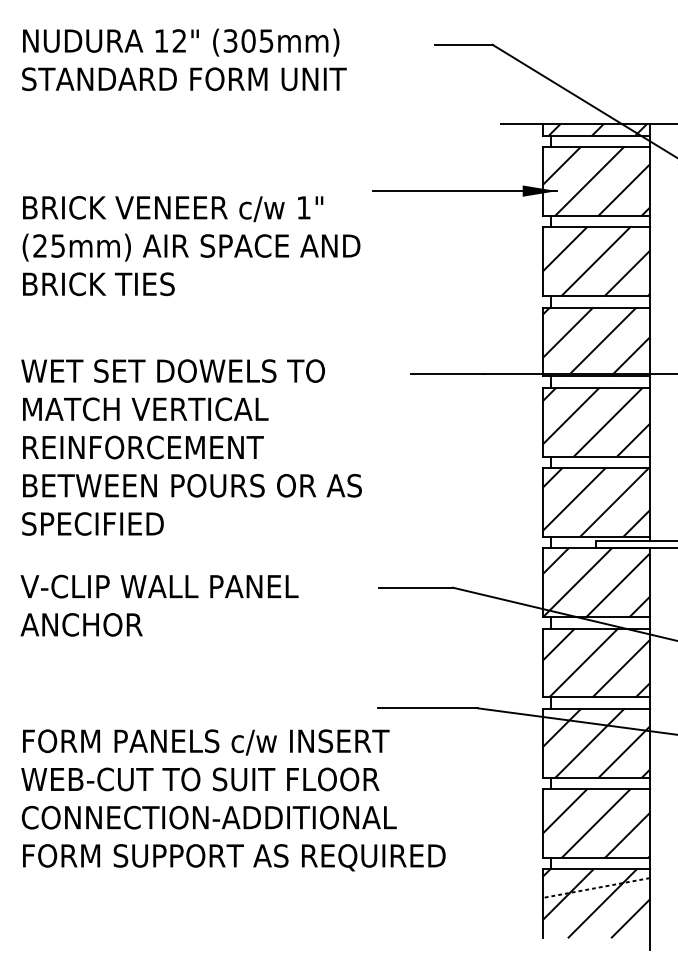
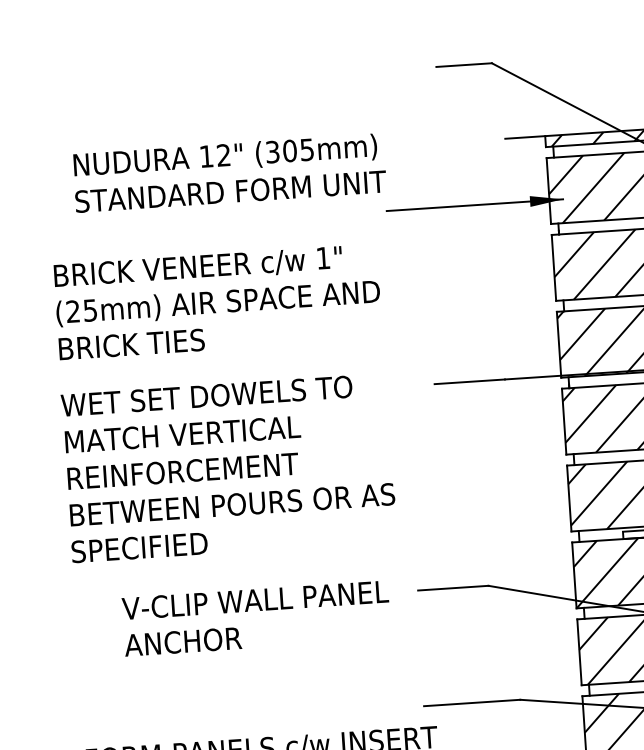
text: (184, 59) -> (229, 172), moved
text: (191, 246) -> (218, 302), moved
text: (159, 605) -> (256, 618), moved

